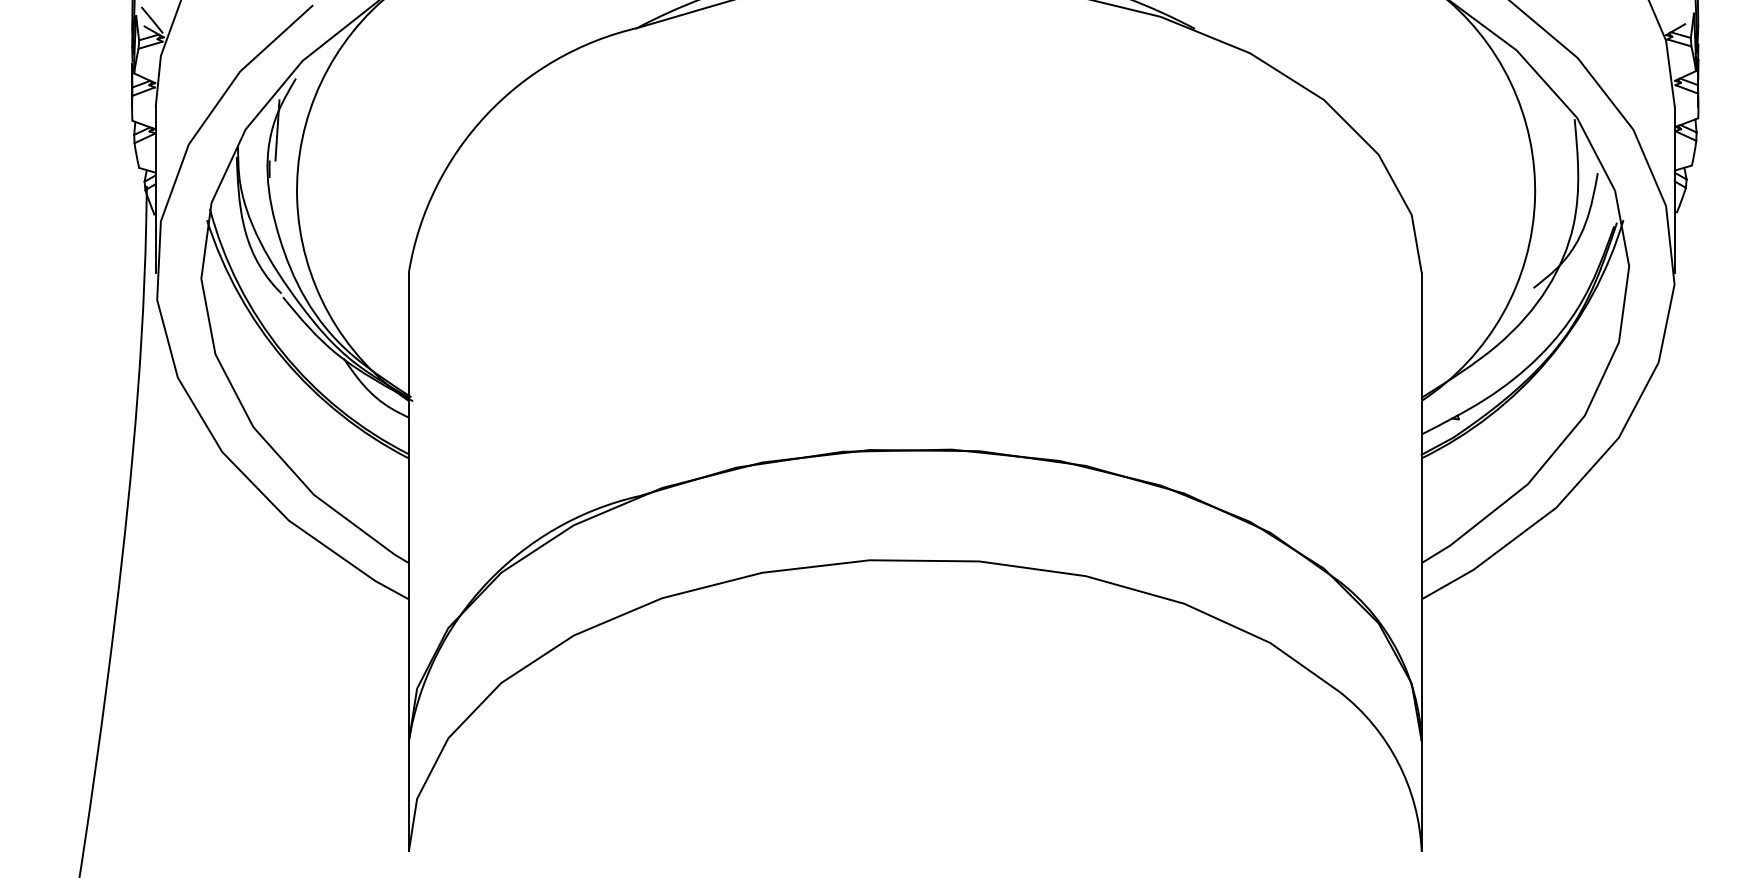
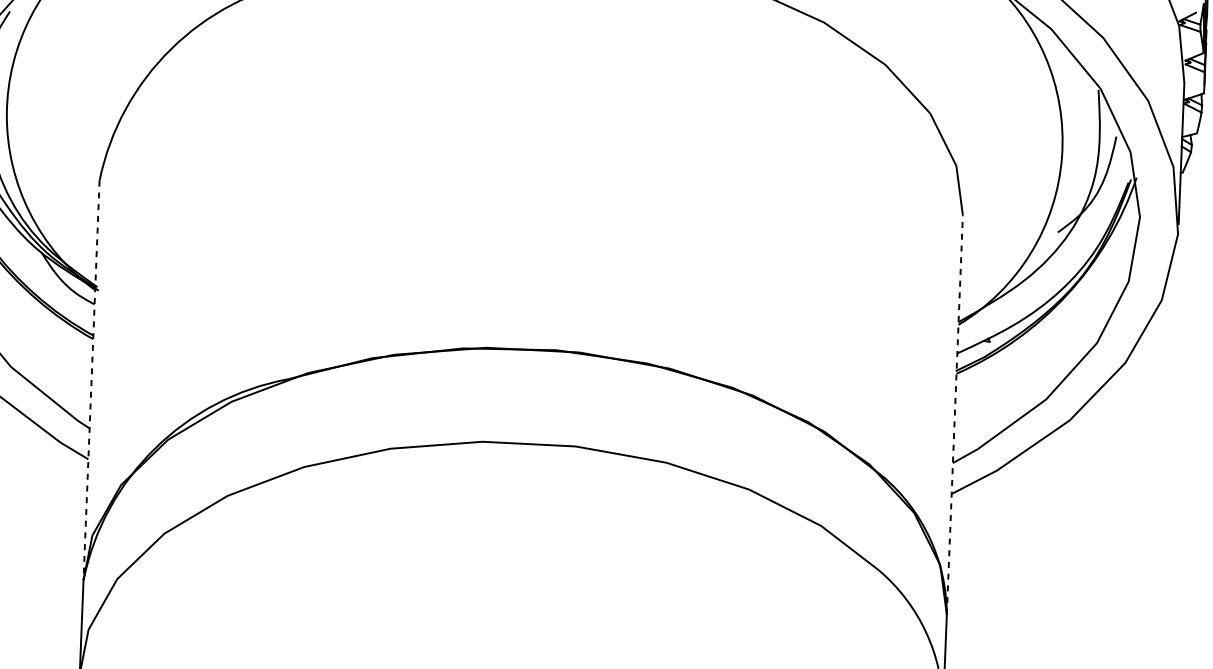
line: (1421, 506) -> (954, 414), solid -> dashed
line: (408, 507) -> (91, 380), solid -> dashed

